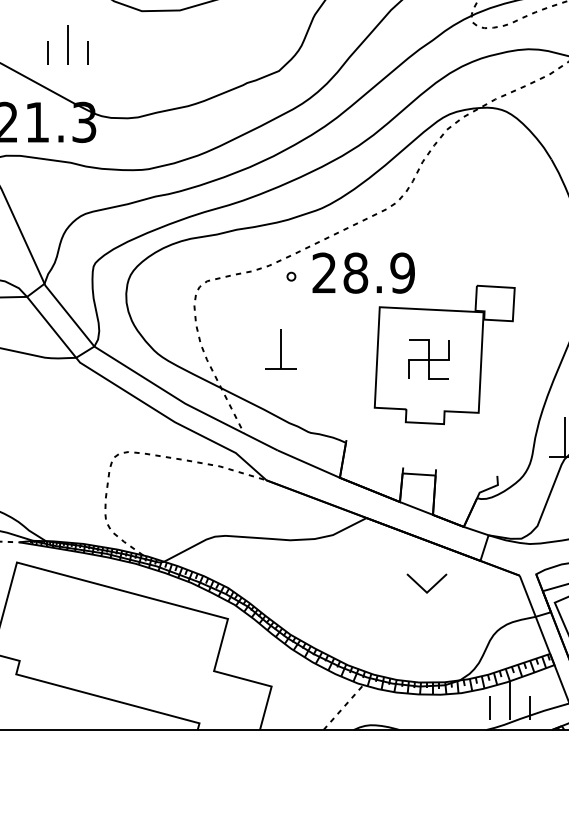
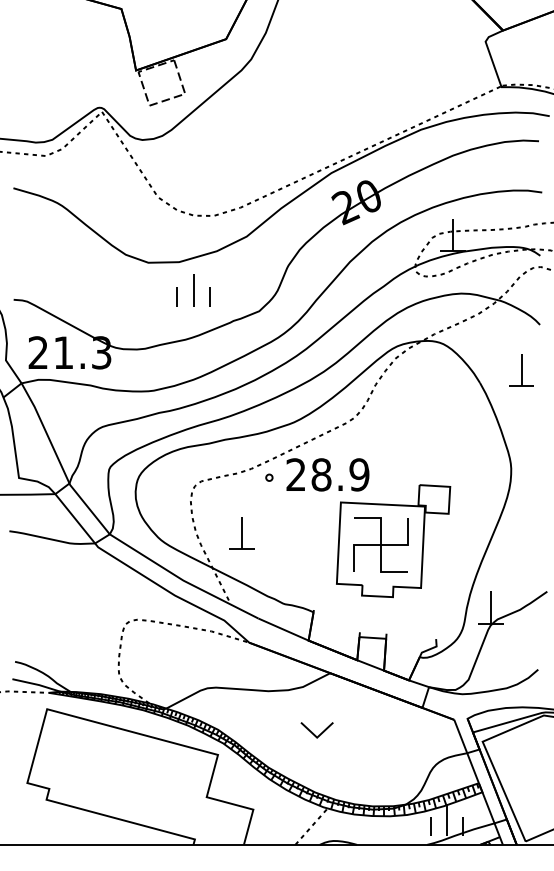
part: (68, 45) -> (193, 290), moved
part: (280, 349) -> (241, 533), moved
part: (428, 359) -> (380, 544), size x1.67
part: (426, 583) -> (316, 730), moved

